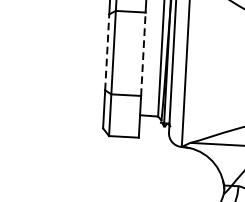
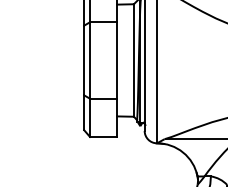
line: (107, 52) -> (84, 60), dashed -> solid
line: (143, 54) -> (117, 60), dashed -> solid

